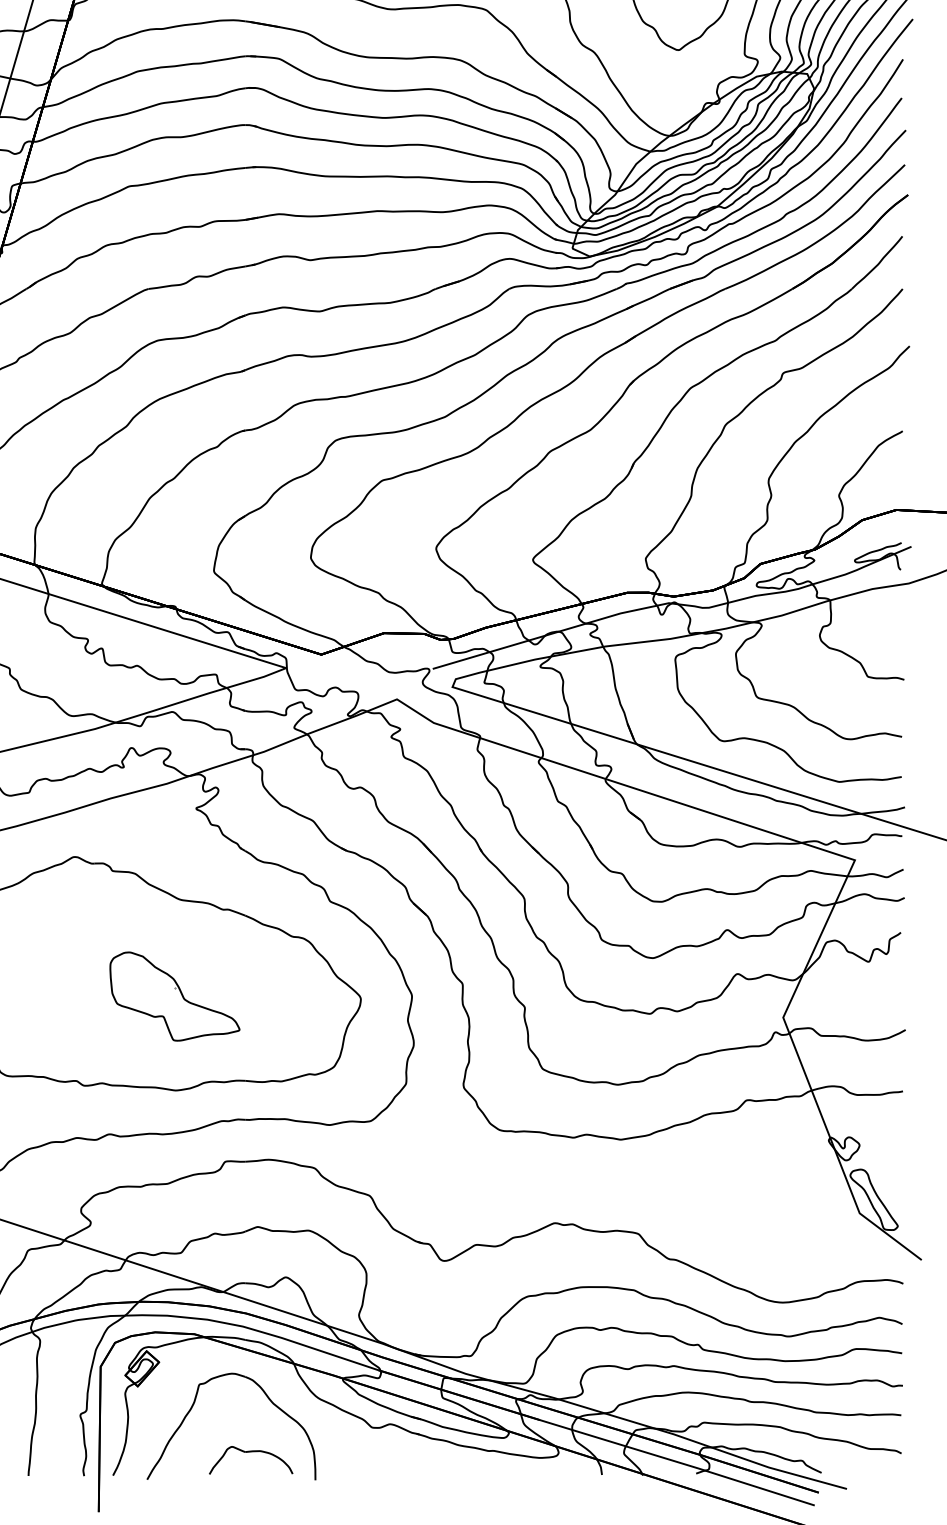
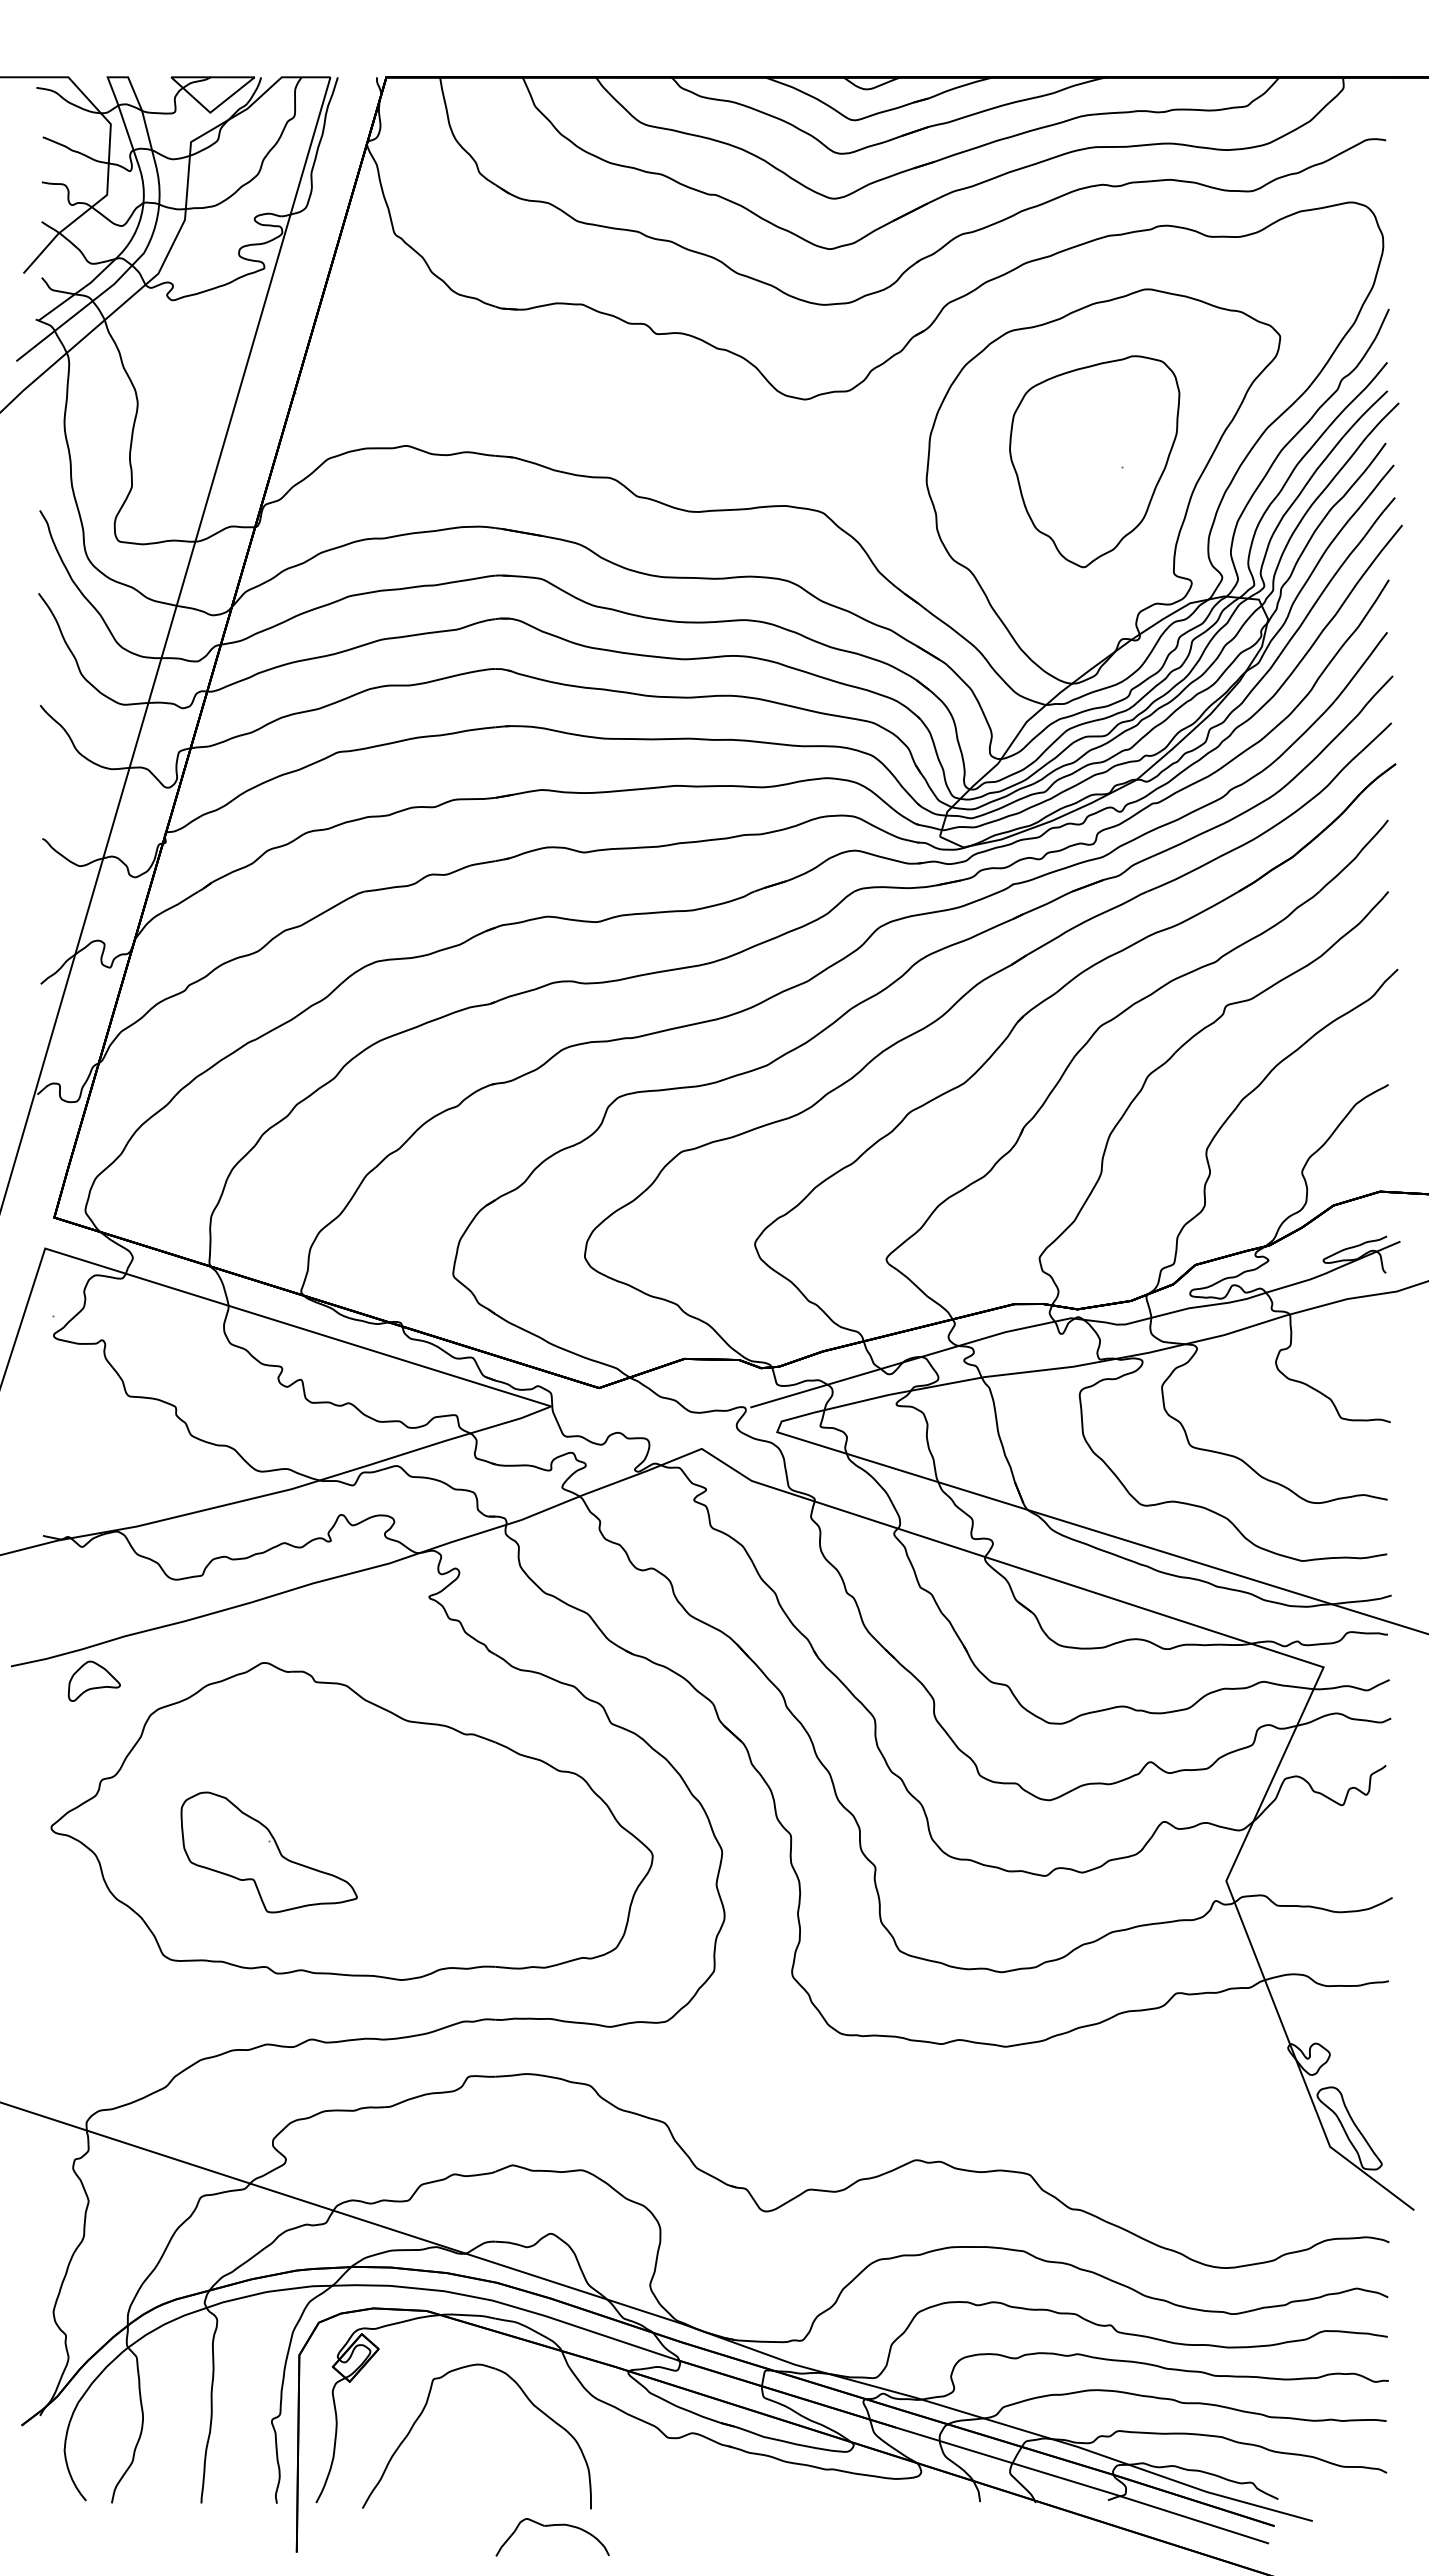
part: (174, 996) -> (268, 1852), moved
part: (250, 1452) -> (552, 2526), moved

